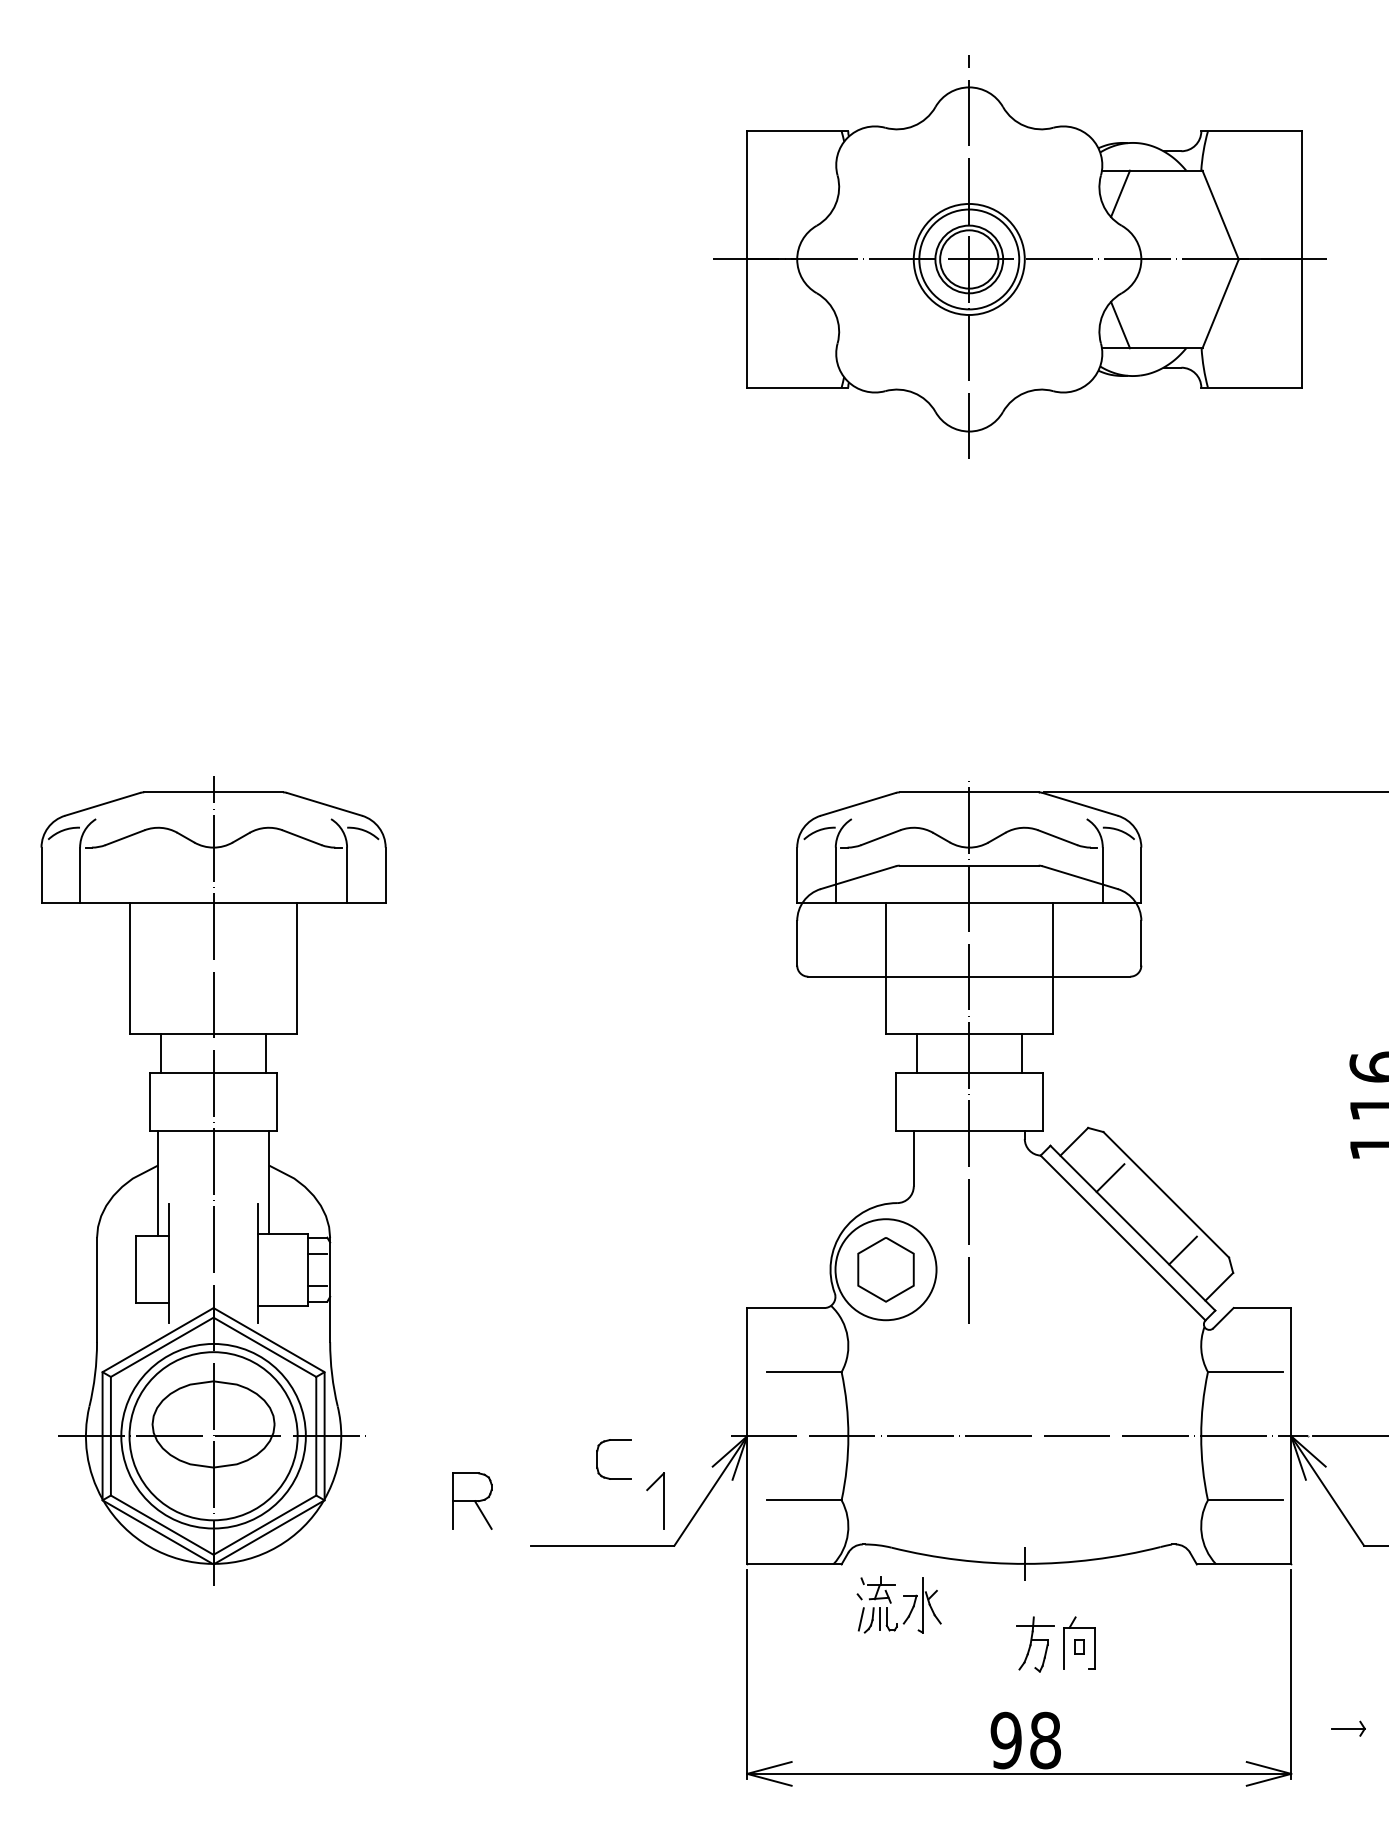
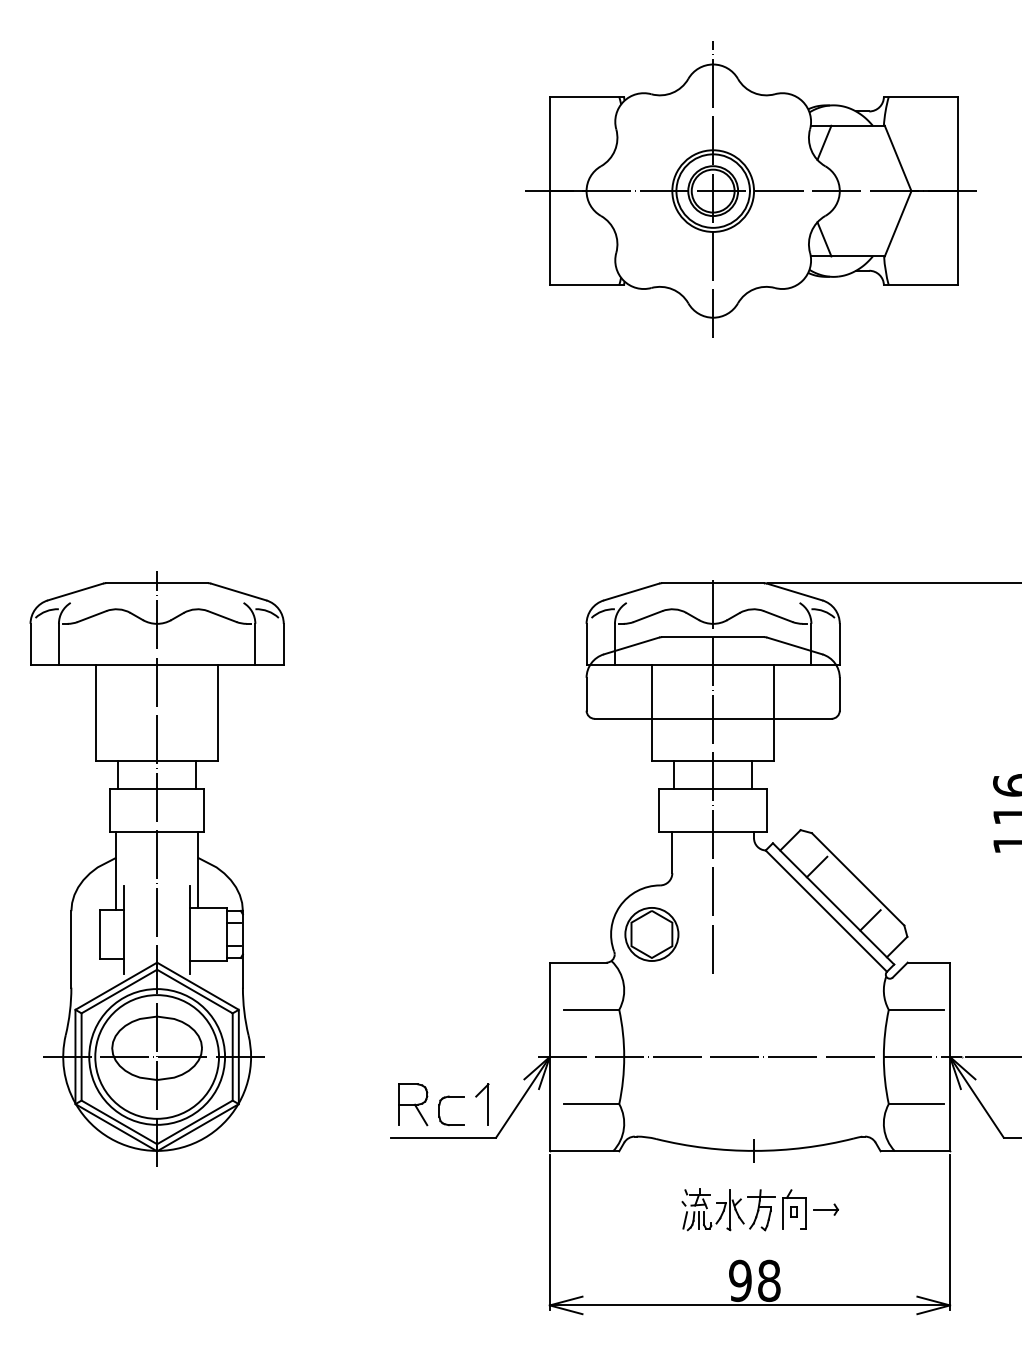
circle: (885, 1269) -> (651, 934), size x0.71
part: (597, 1459) -> (439, 1110), moved
part: (472, 1500) -> (413, 1104), moved
part: (891, 1603) -> (707, 1208), moved
part: (1348, 1728) -> (825, 1209), moved

